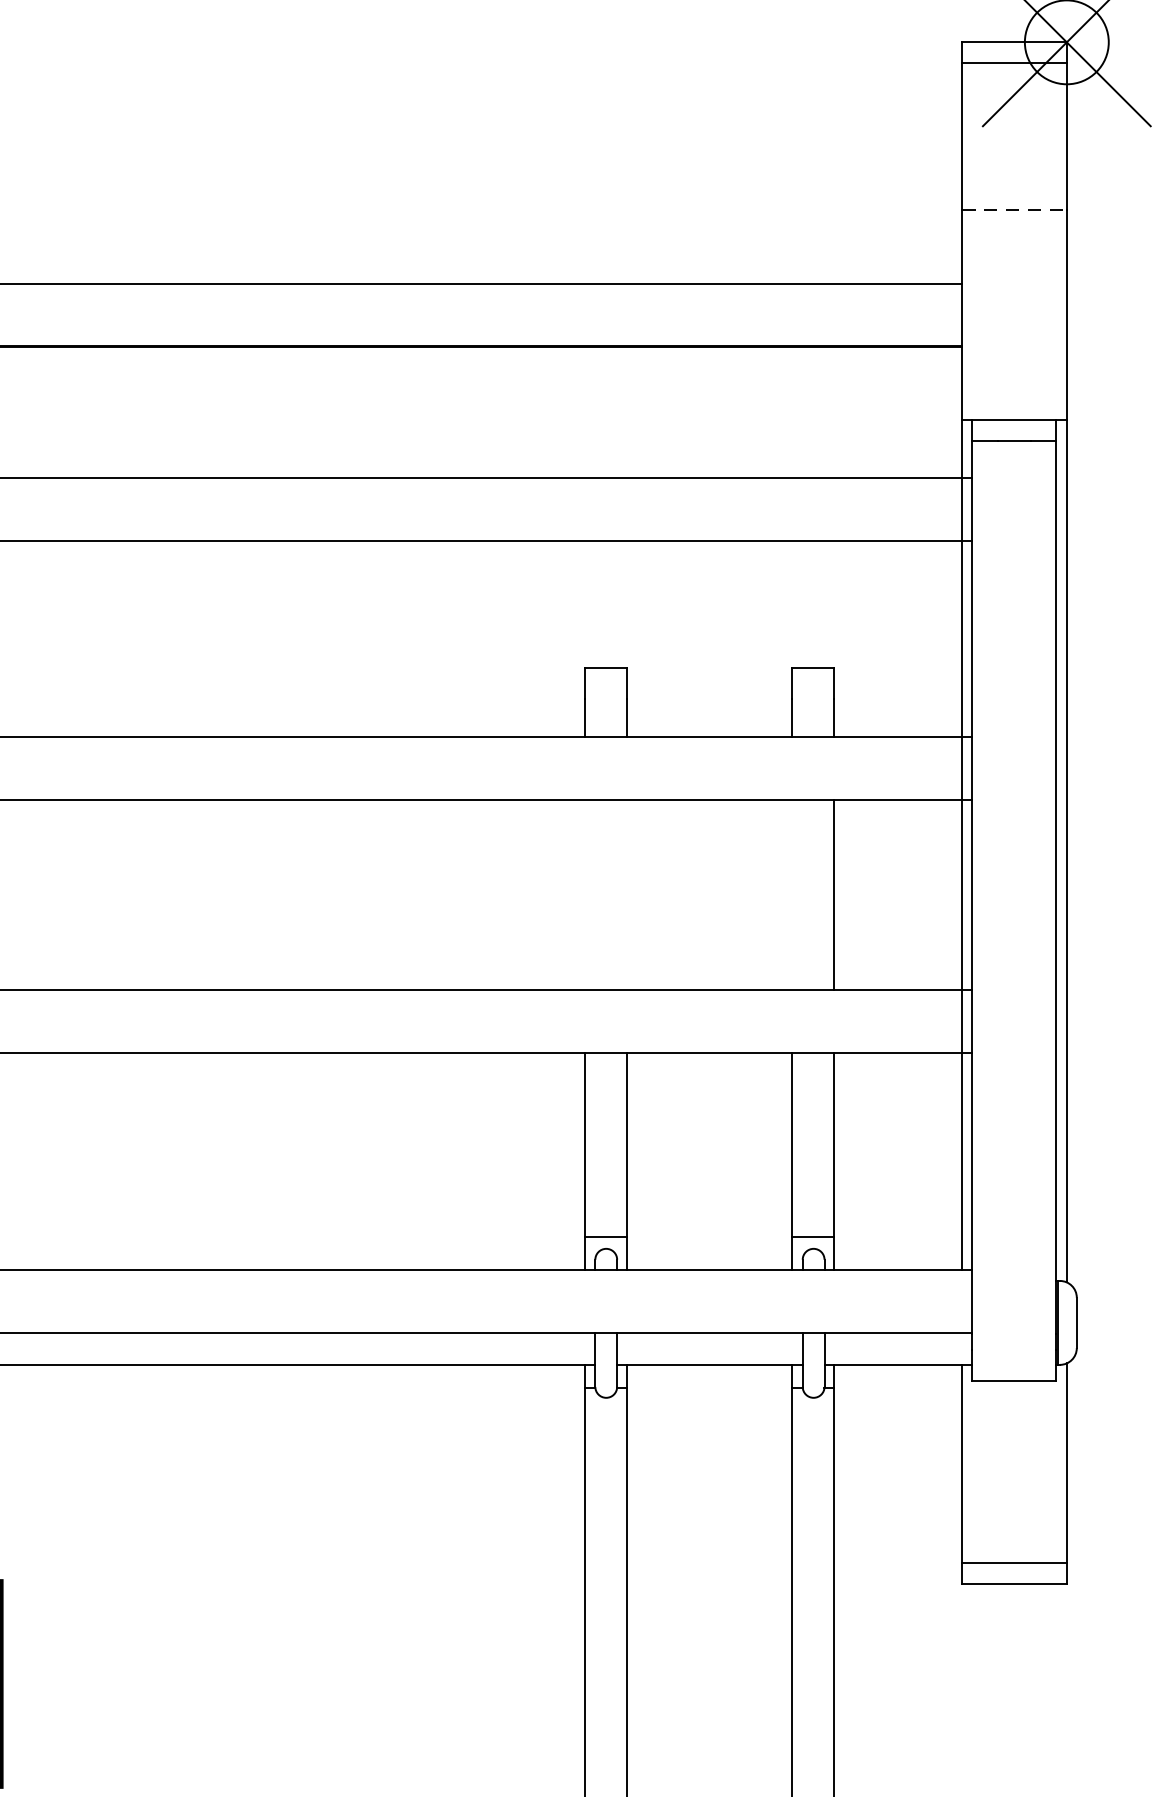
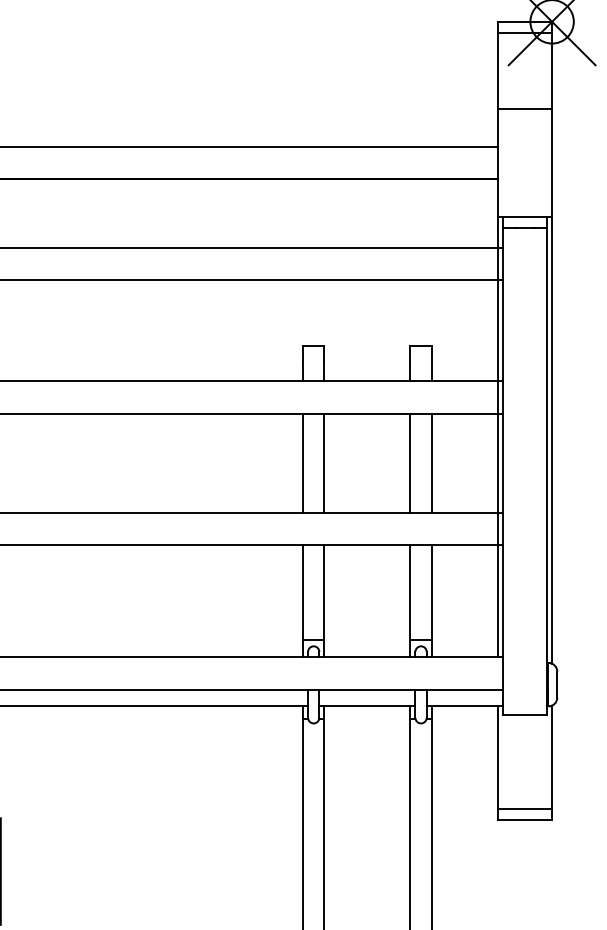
line: (1015, 209) -> (525, 108), dashed -> solid
line: (584, 895) -> (302, 463), added
line: (627, 895) -> (324, 463), added
line: (791, 895) -> (409, 463), added

